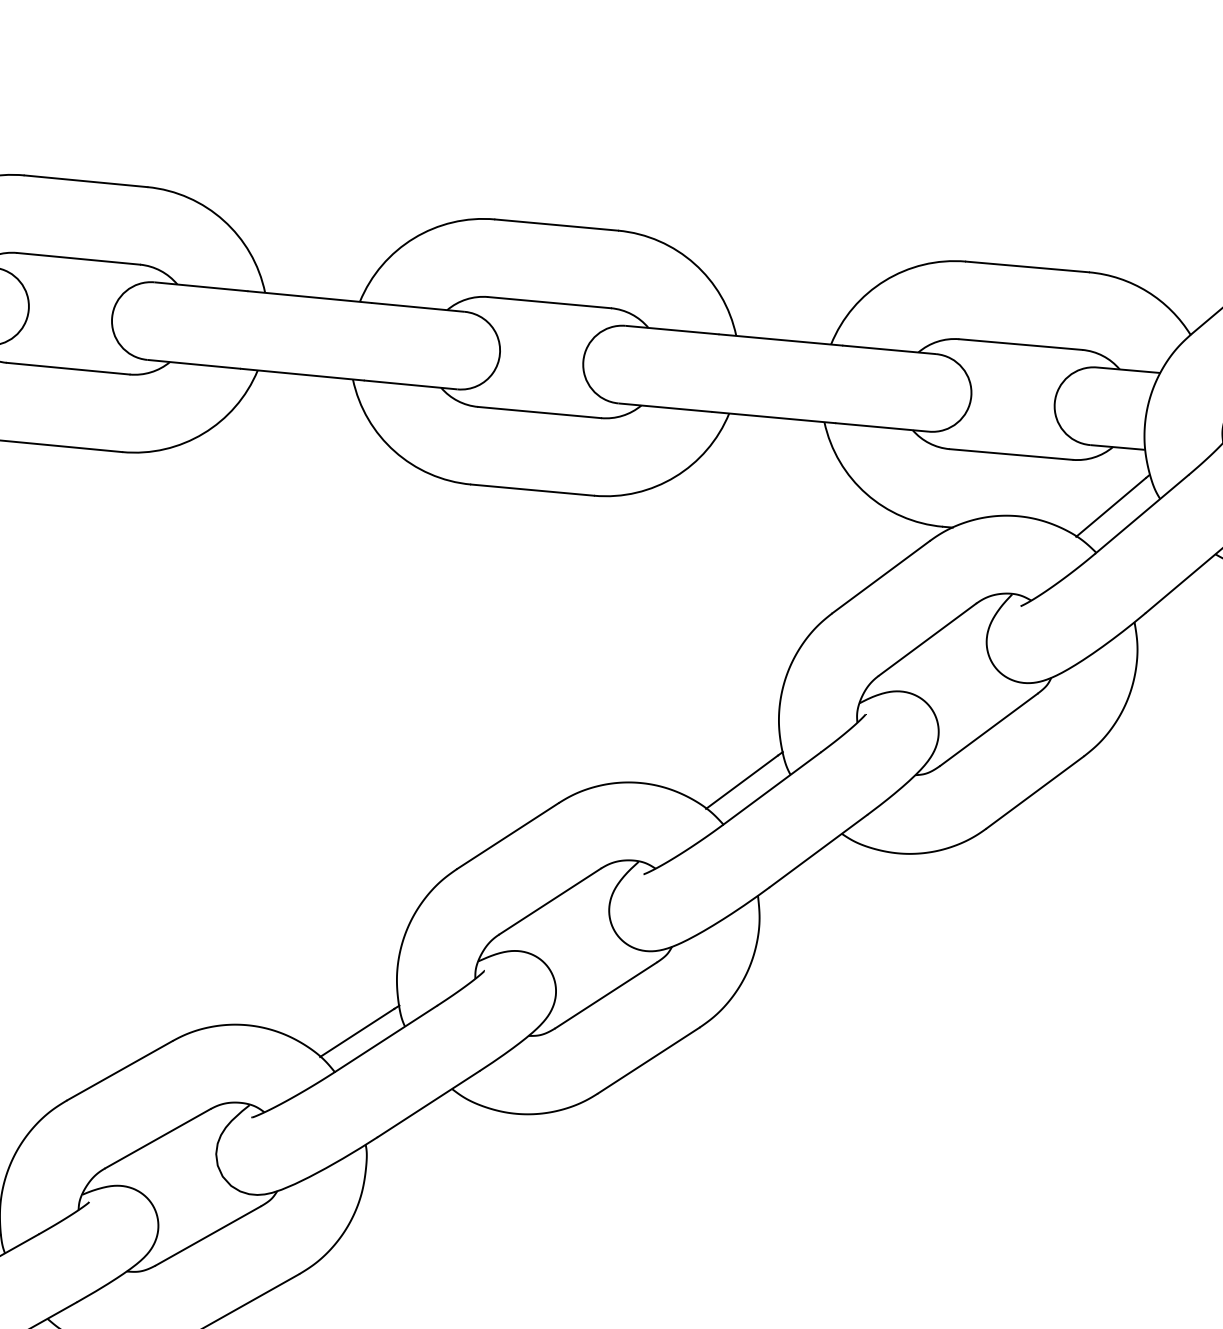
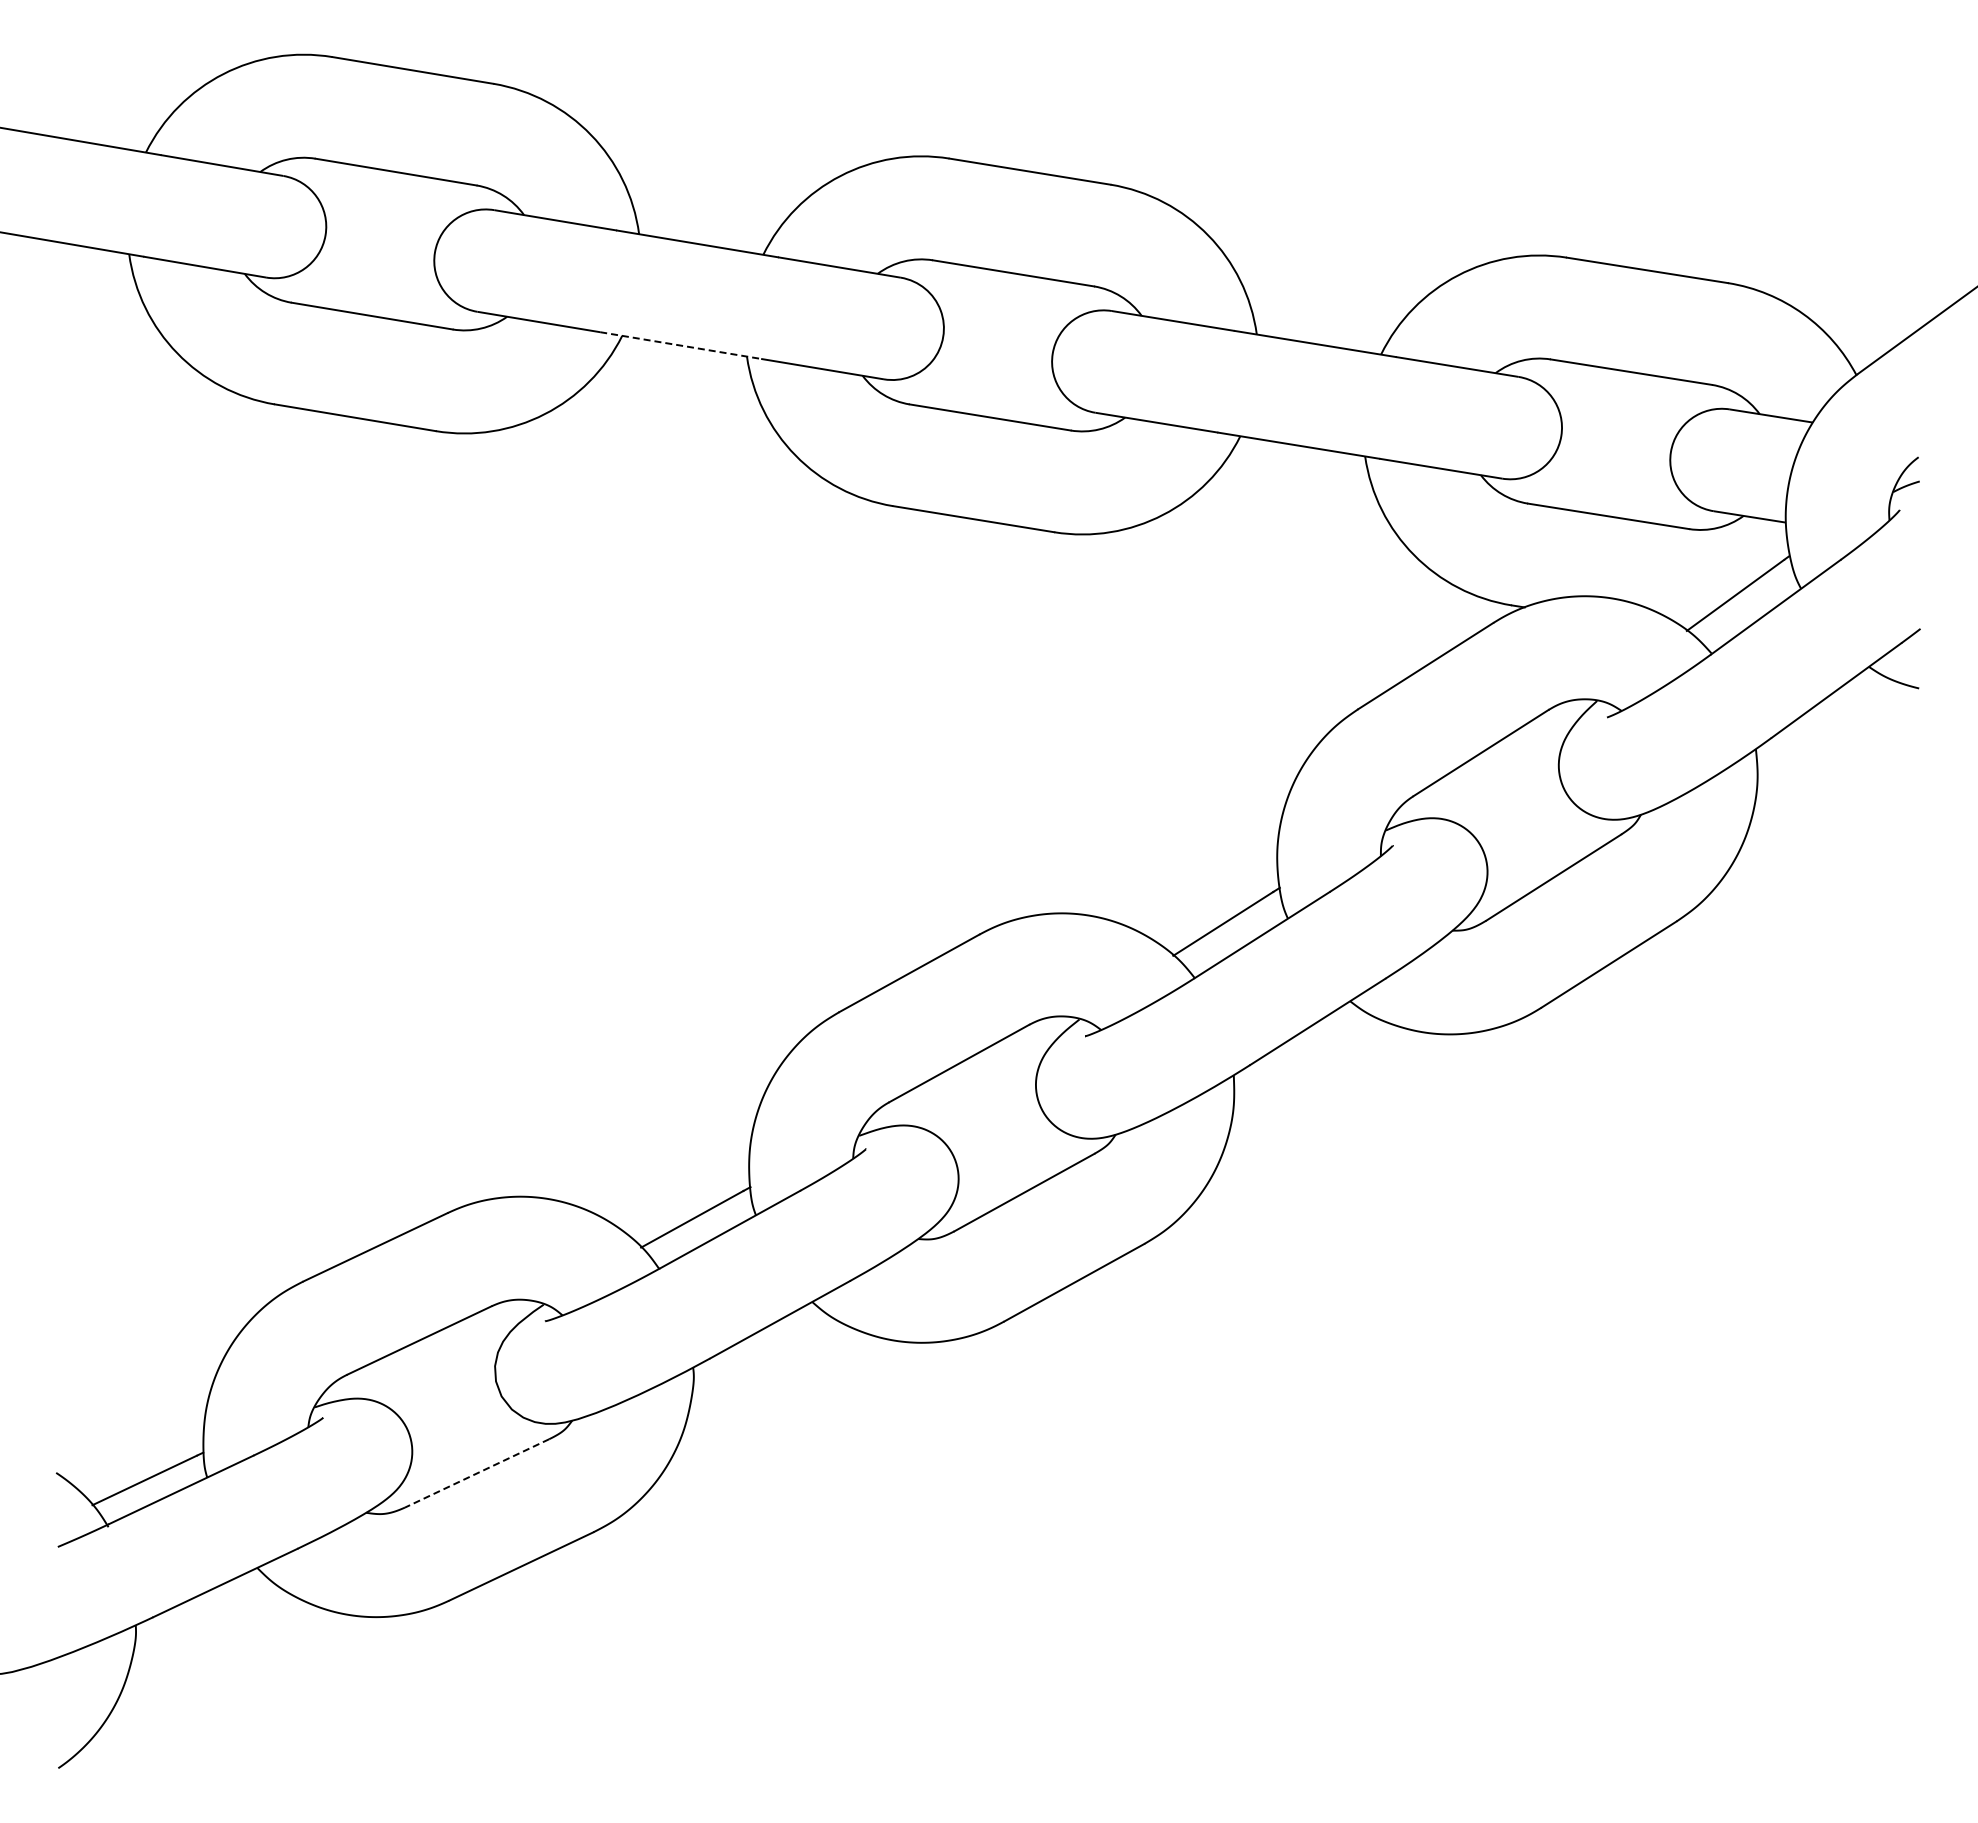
line: (302, 374) -> (680, 345), solid -> dashed
line: (208, 1236) -> (477, 1473), solid -> dashed

